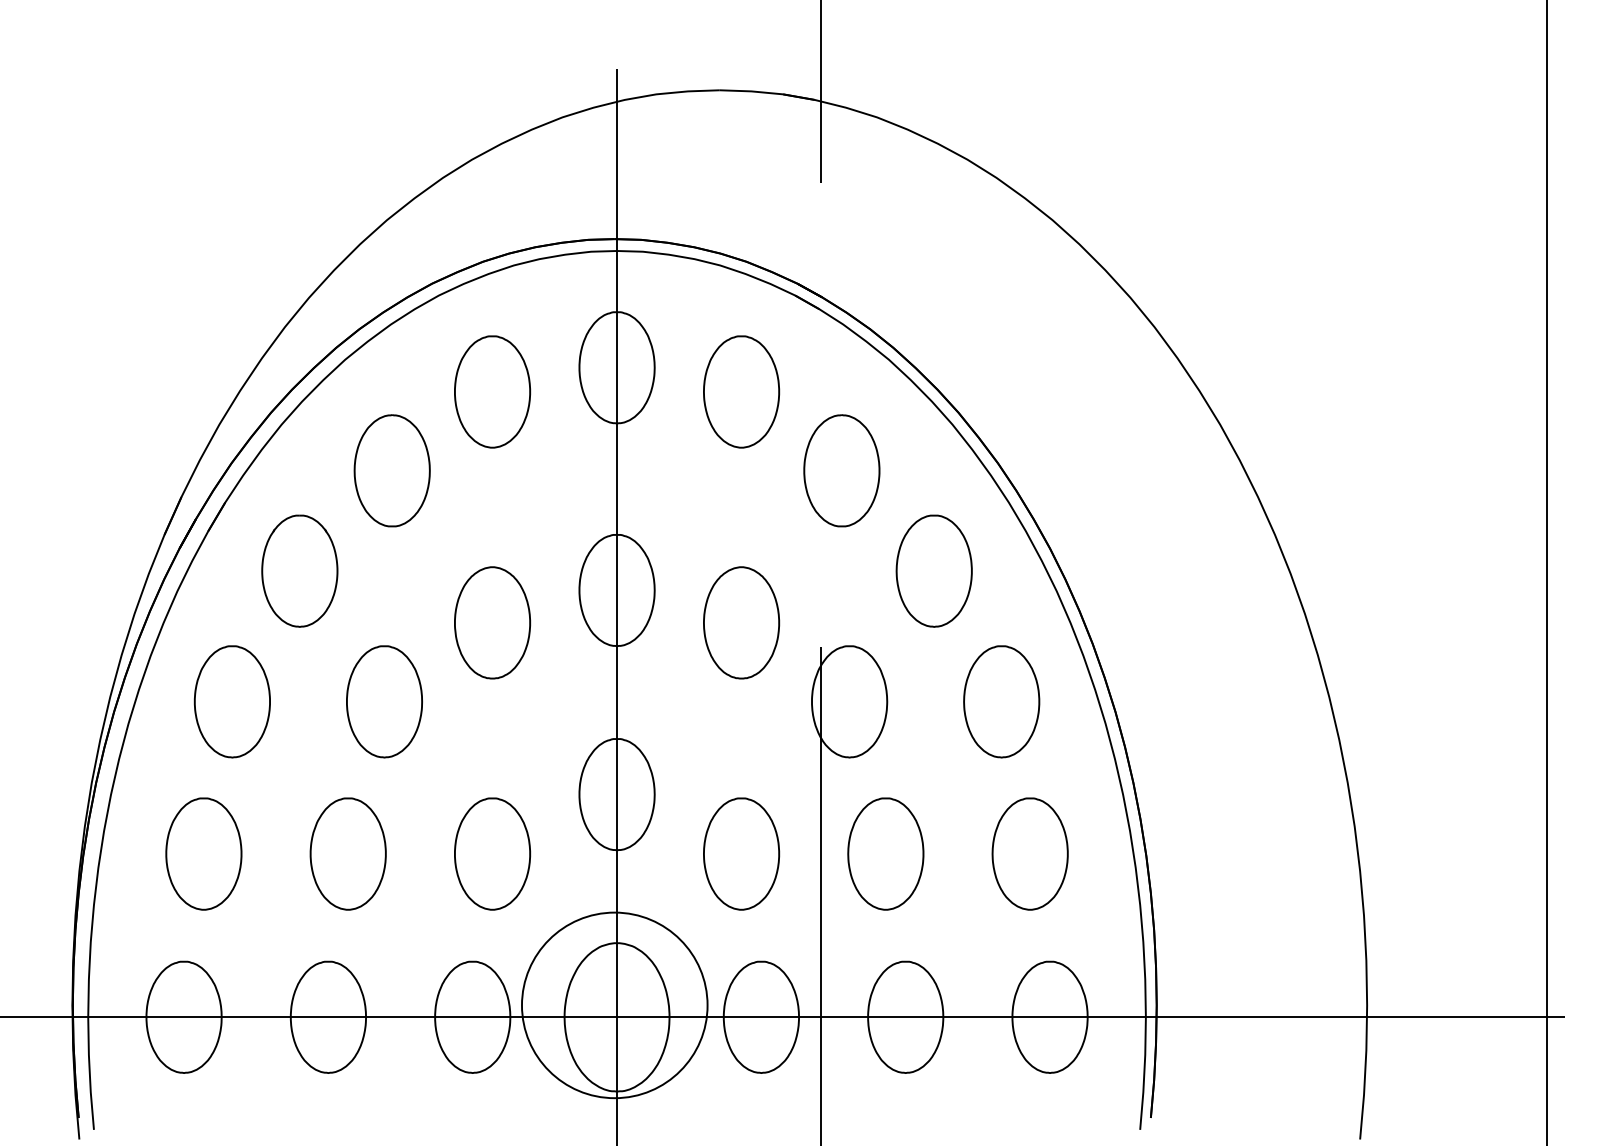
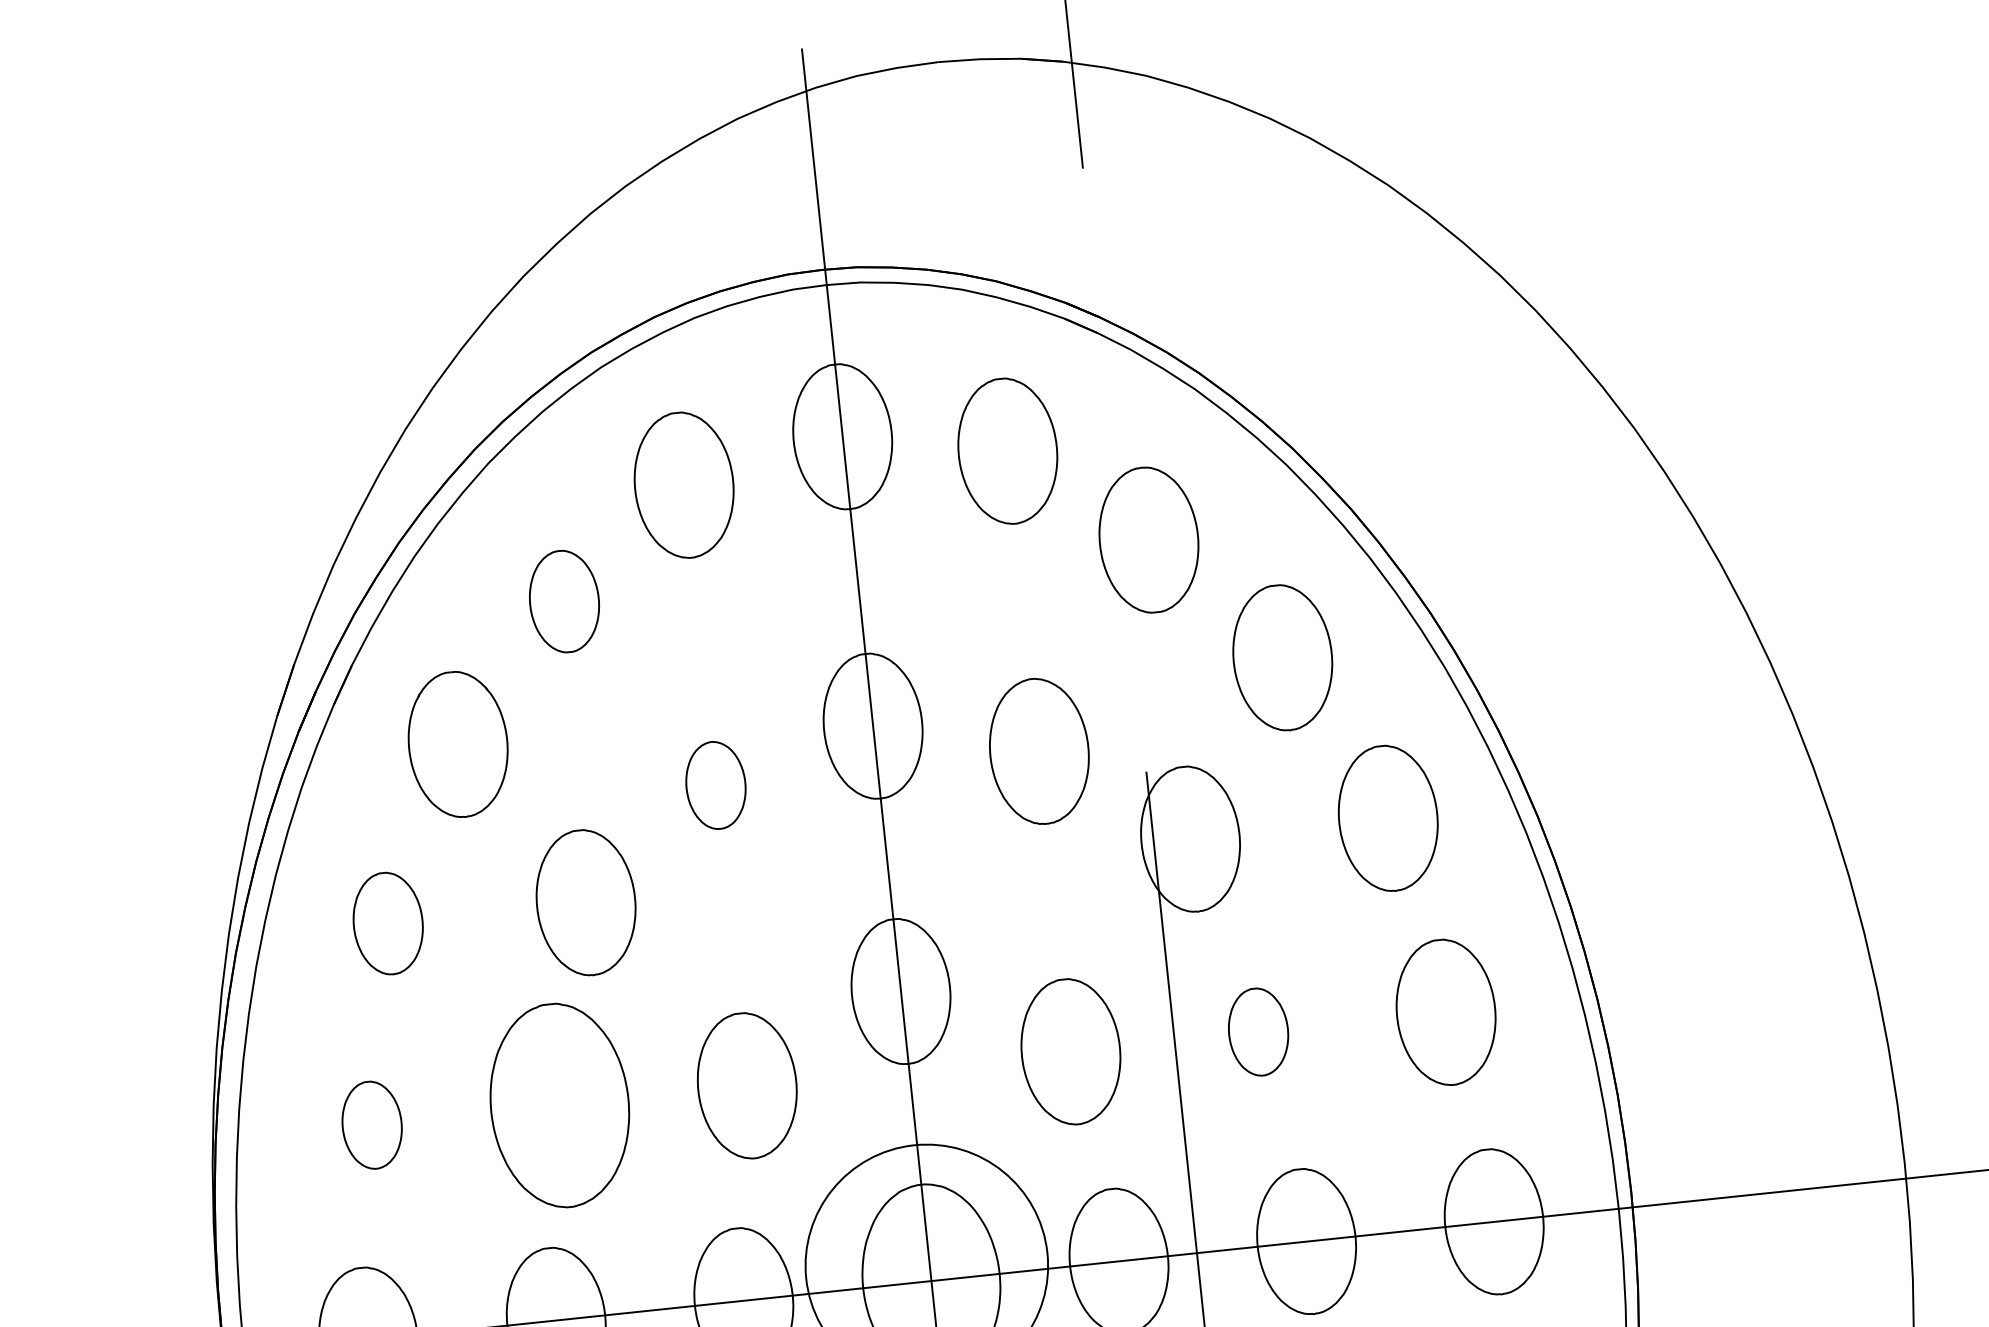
part: (391, 470) -> (563, 601), size x0.7
part: (492, 622) -> (715, 784), size x0.6
part: (231, 701) -> (387, 923), size x0.7
part: (203, 853) -> (371, 1124), size x0.6
part: (347, 853) -> (558, 1104), size x1.4
part: (885, 853) -> (1257, 1031), size x0.6

